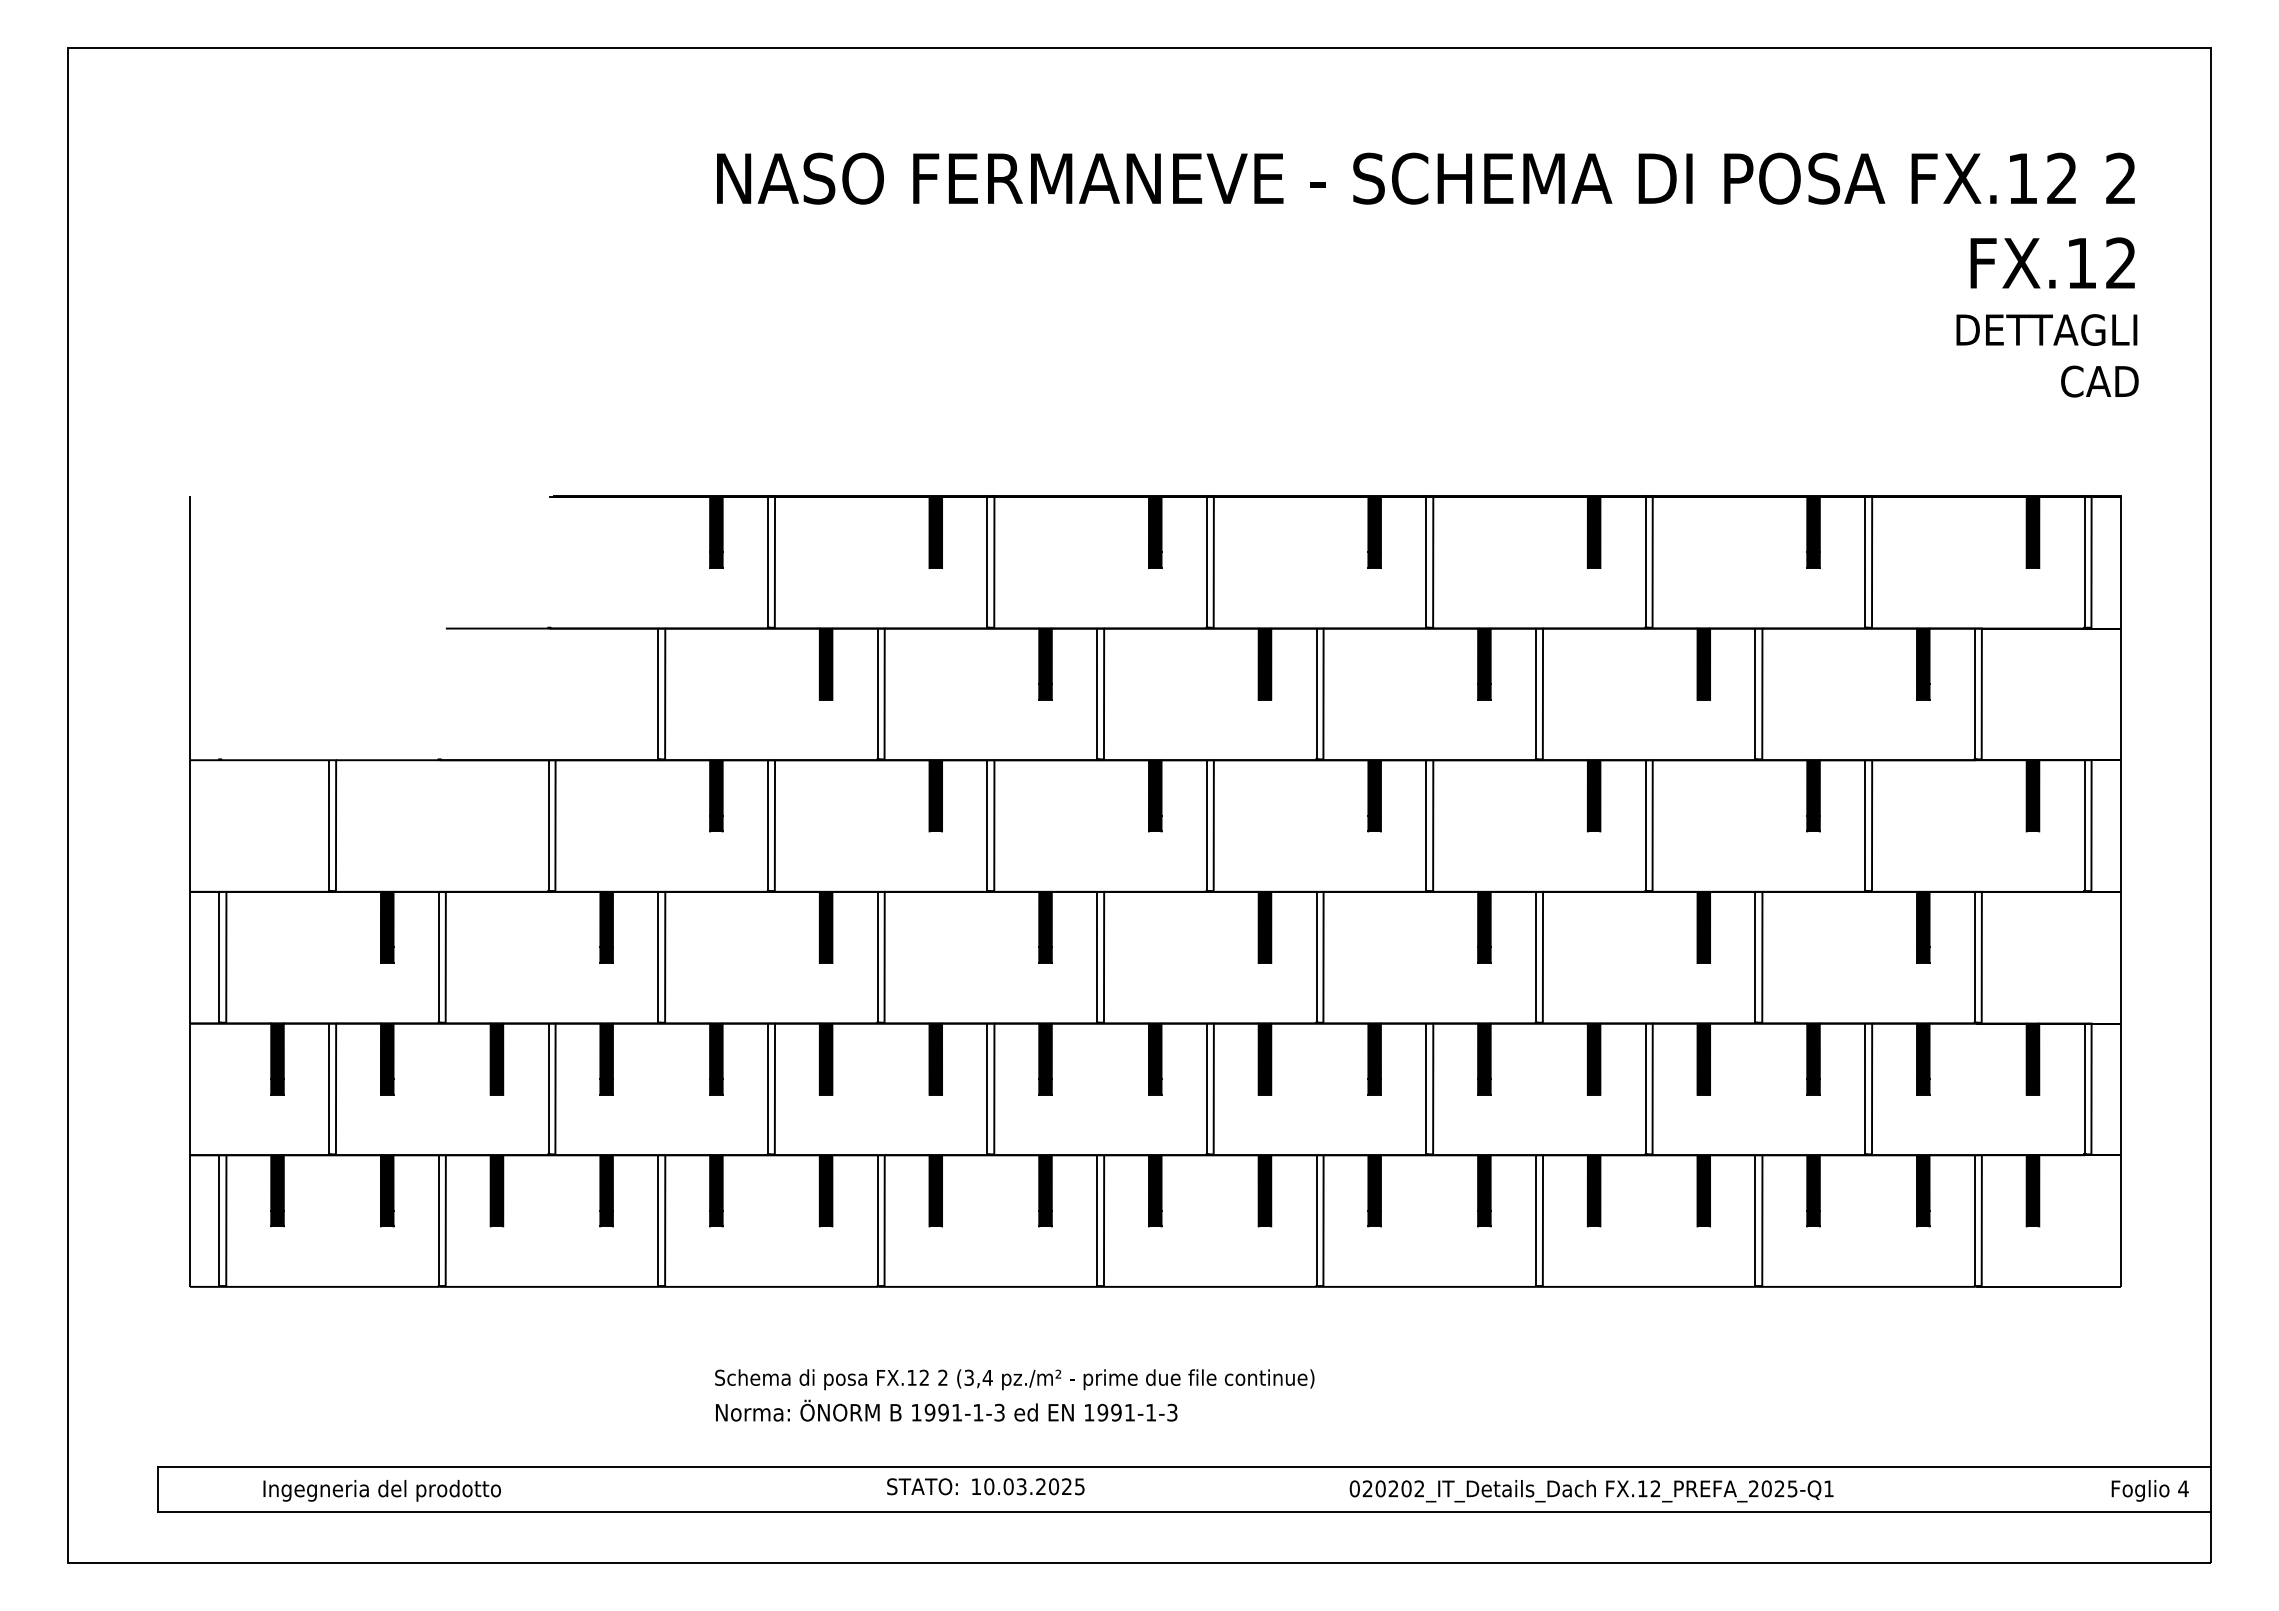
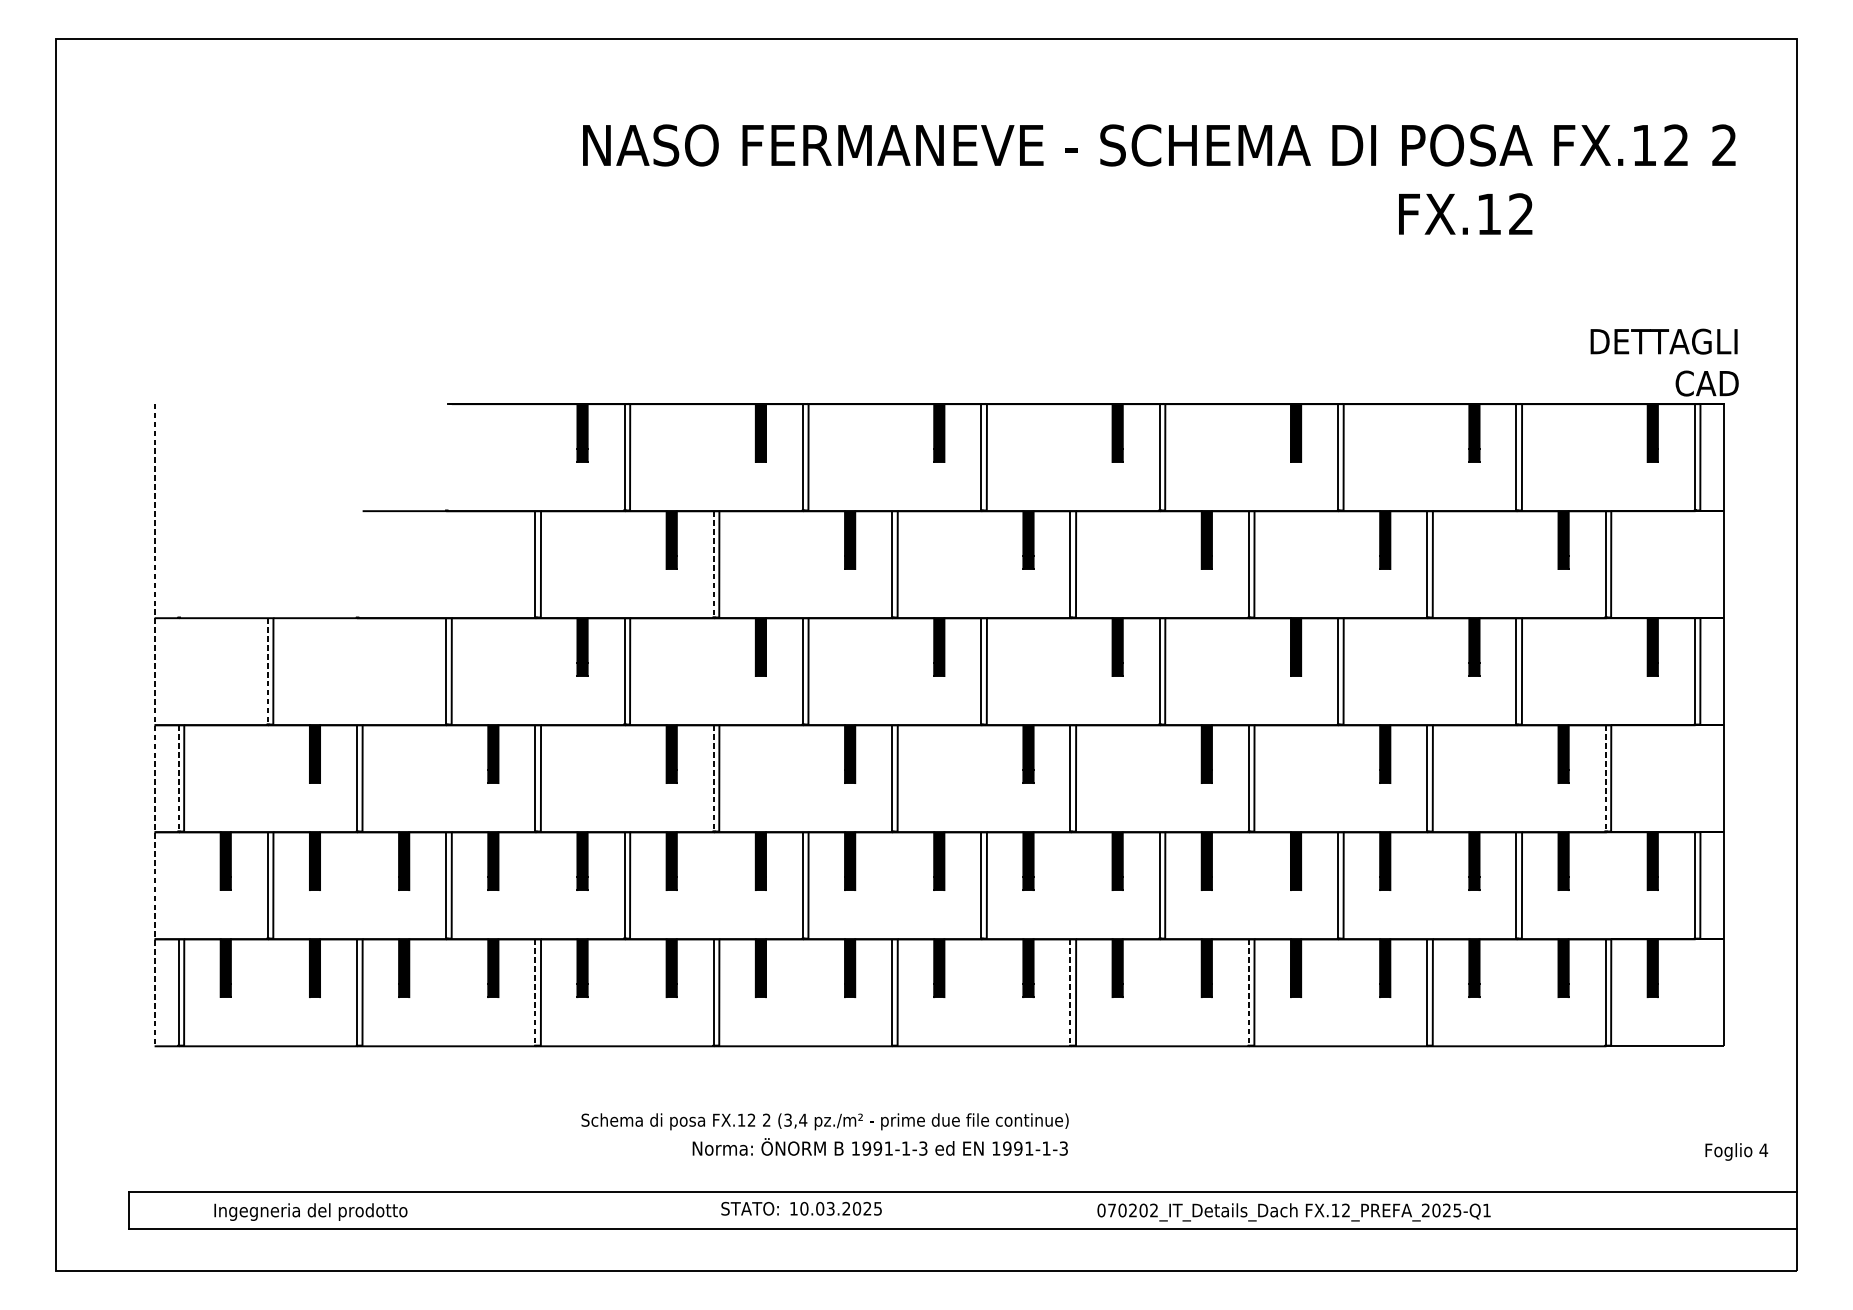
text: (2052, 262) -> (1465, 213), moved
text: (2047, 355) -> (1664, 362), moved
line: (877, 694) -> (713, 564), solid -> dashed
line: (329, 826) -> (268, 672), solid -> dashed
line: (189, 892) -> (154, 725), solid -> dashed
line: (219, 957) -> (178, 778), solid -> dashed
line: (877, 957) -> (713, 778), solid -> dashed
line: (1974, 957) -> (1605, 778), solid -> dashed
line: (658, 1221) -> (535, 993), solid -> dashed
line: (1316, 1221) -> (1070, 993), solid -> dashed
line: (1536, 1221) -> (1249, 993), solid -> dashed
text: (946, 1410) -> (880, 1146), moved
text: (1367, 1488) -> (1111, 1210), 020202_IT_Details_Dach -> 070202_IT_Details_Dach
text: (2149, 1490) -> (1736, 1151), moved

